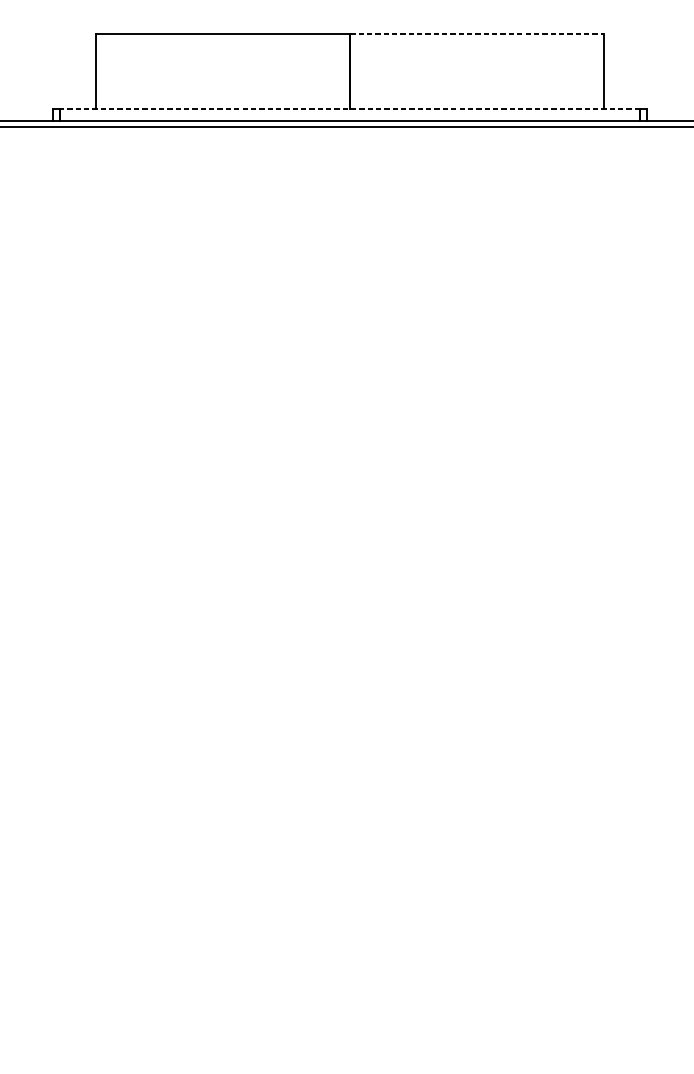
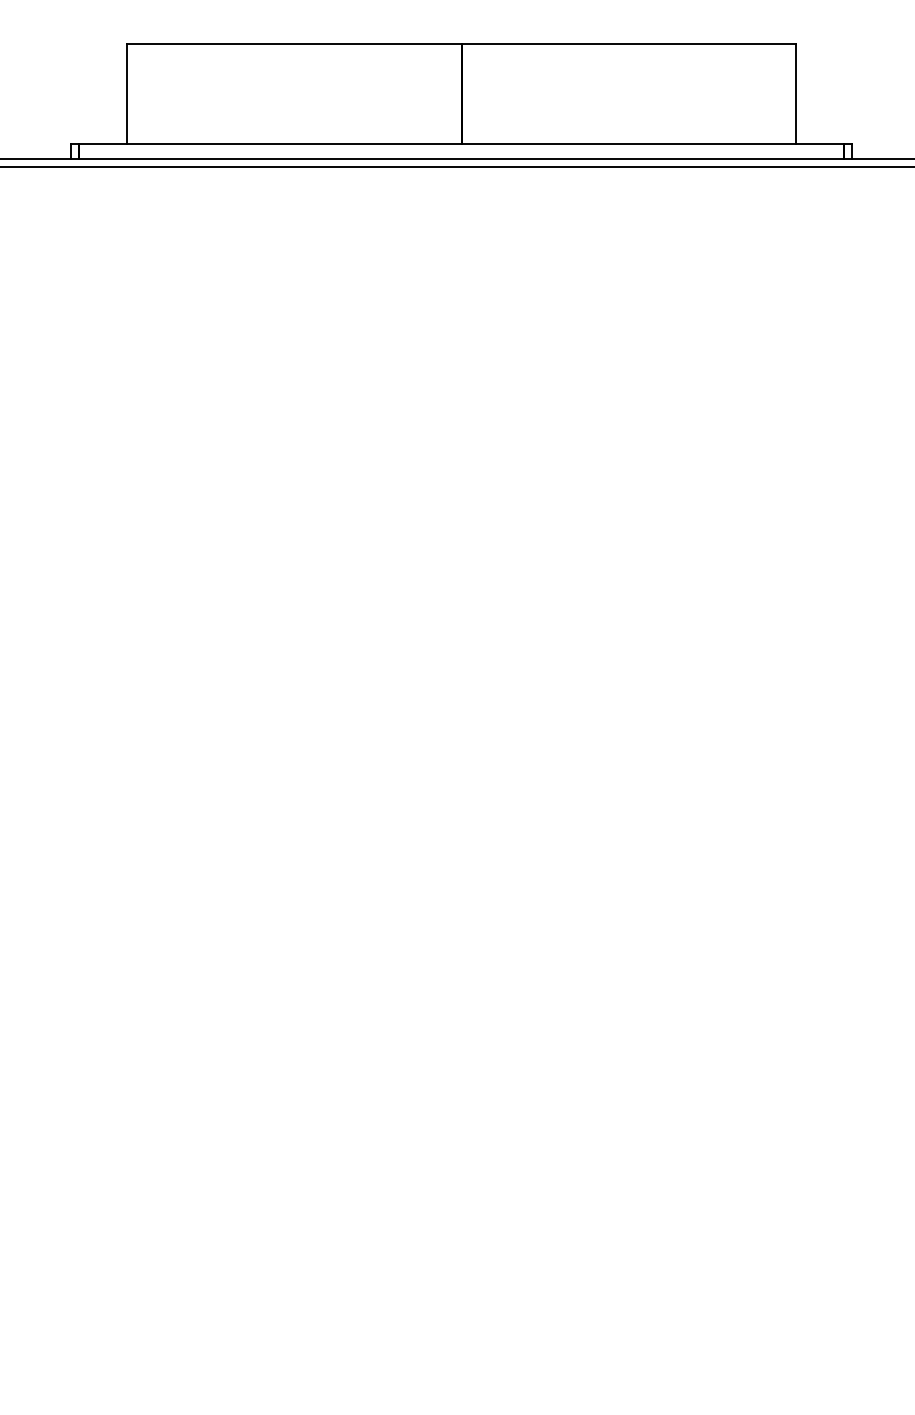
line: (476, 33) -> (628, 44), dashed -> solid
line: (350, 109) -> (461, 143), dashed -> solid

